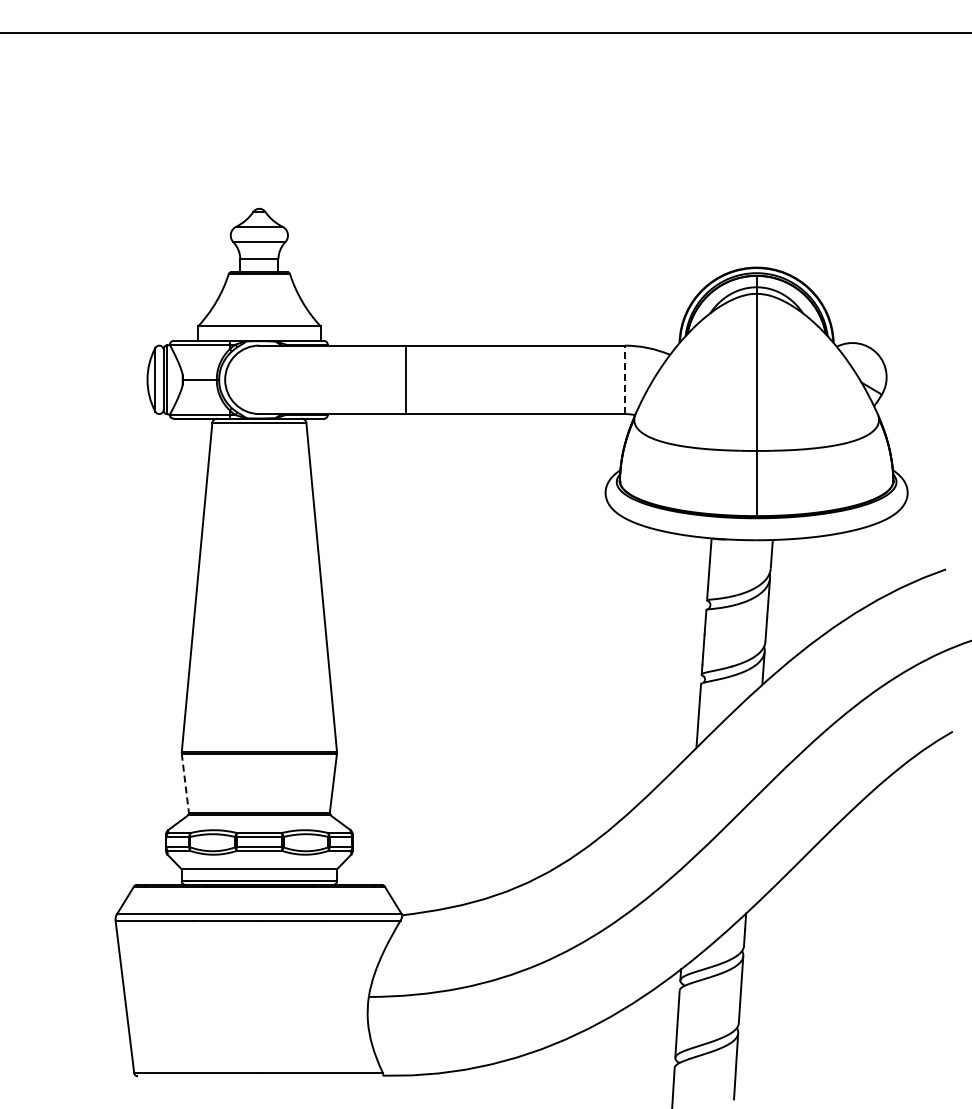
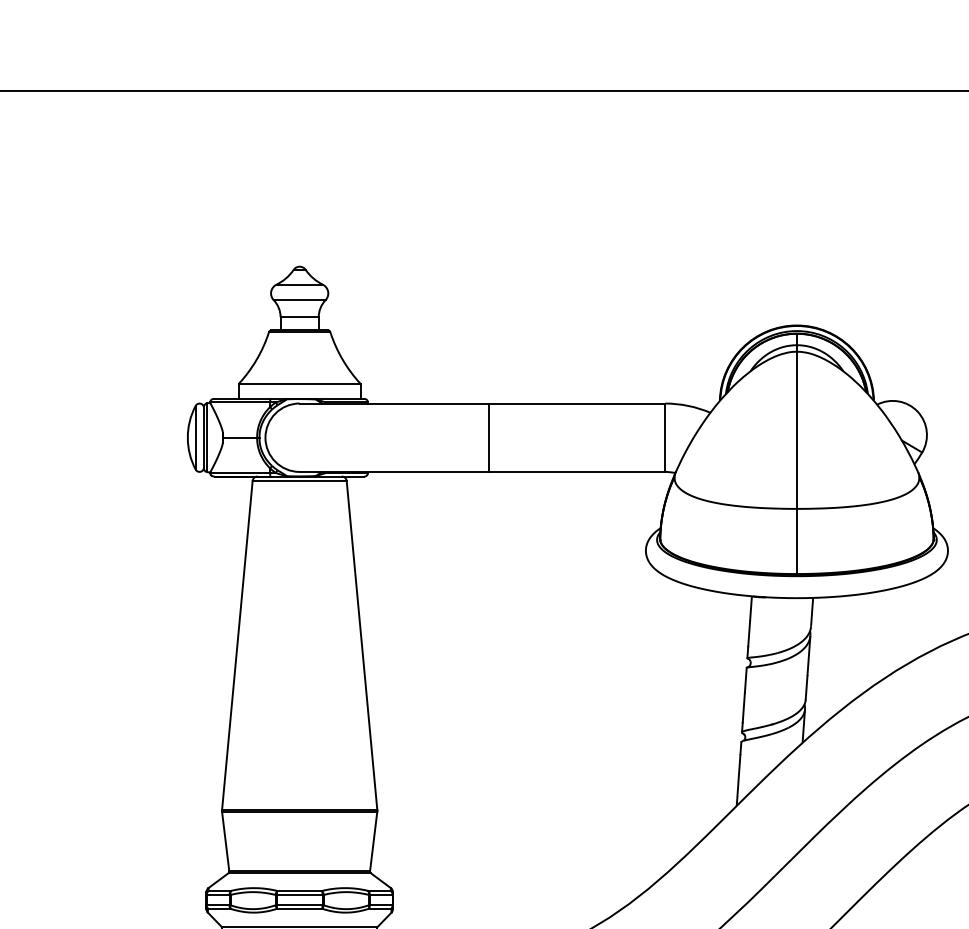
line: (405, 379) -> (488, 437), moved
line: (624, 379) -> (664, 437), dashed -> solid
line: (185, 784) -> (225, 842), dashed -> solid

